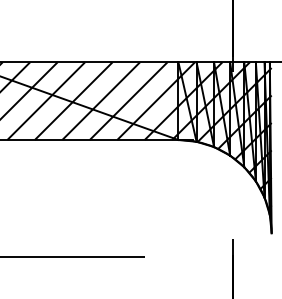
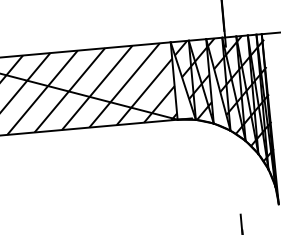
hatch: (184, 104) -> (180, 83), removed
hatch: (220, 109) -> (216, 85), removed

